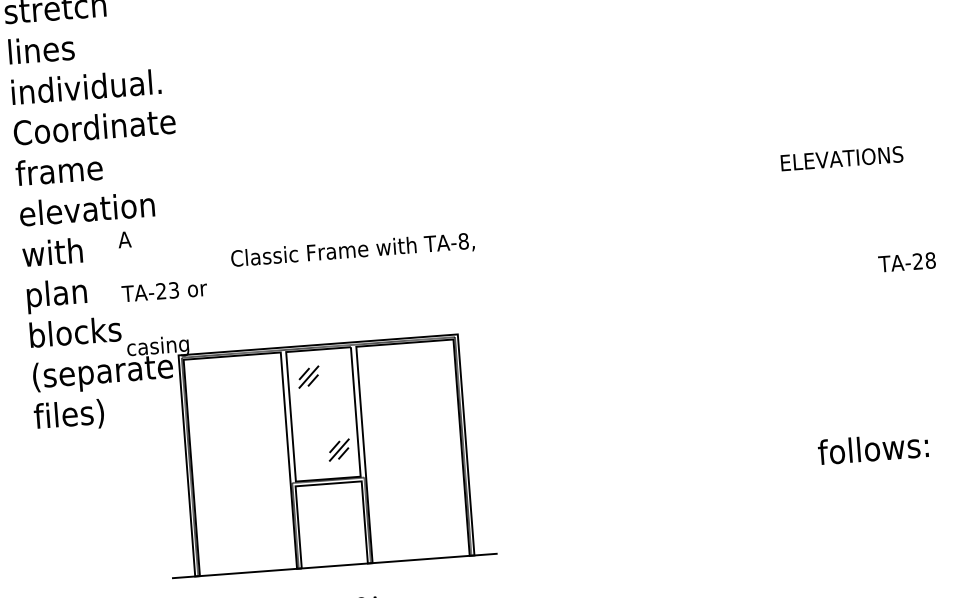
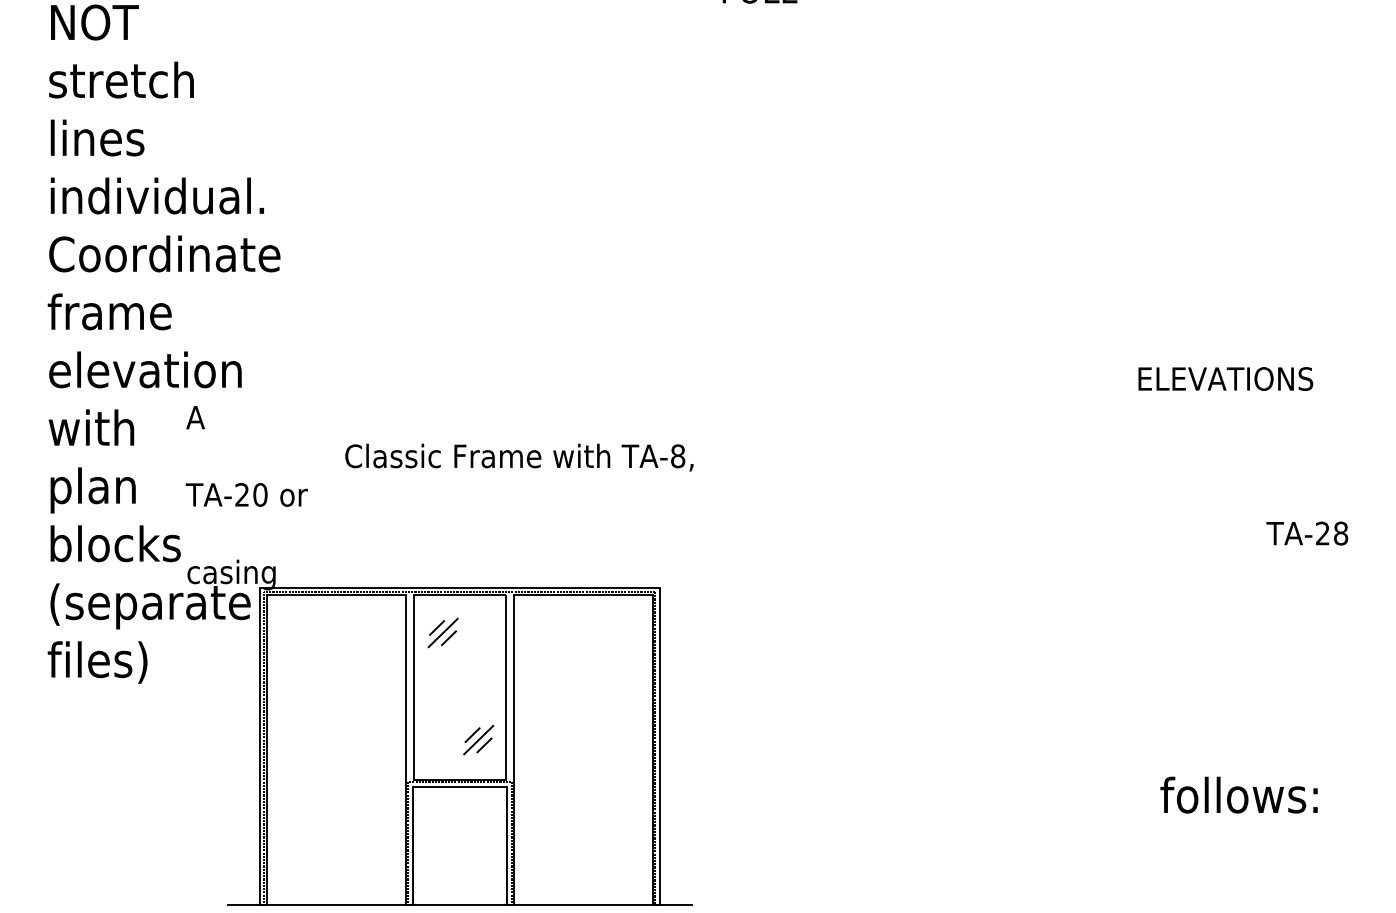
text: (174, 290) -> (260, 494), TA-23 -> TA-20

